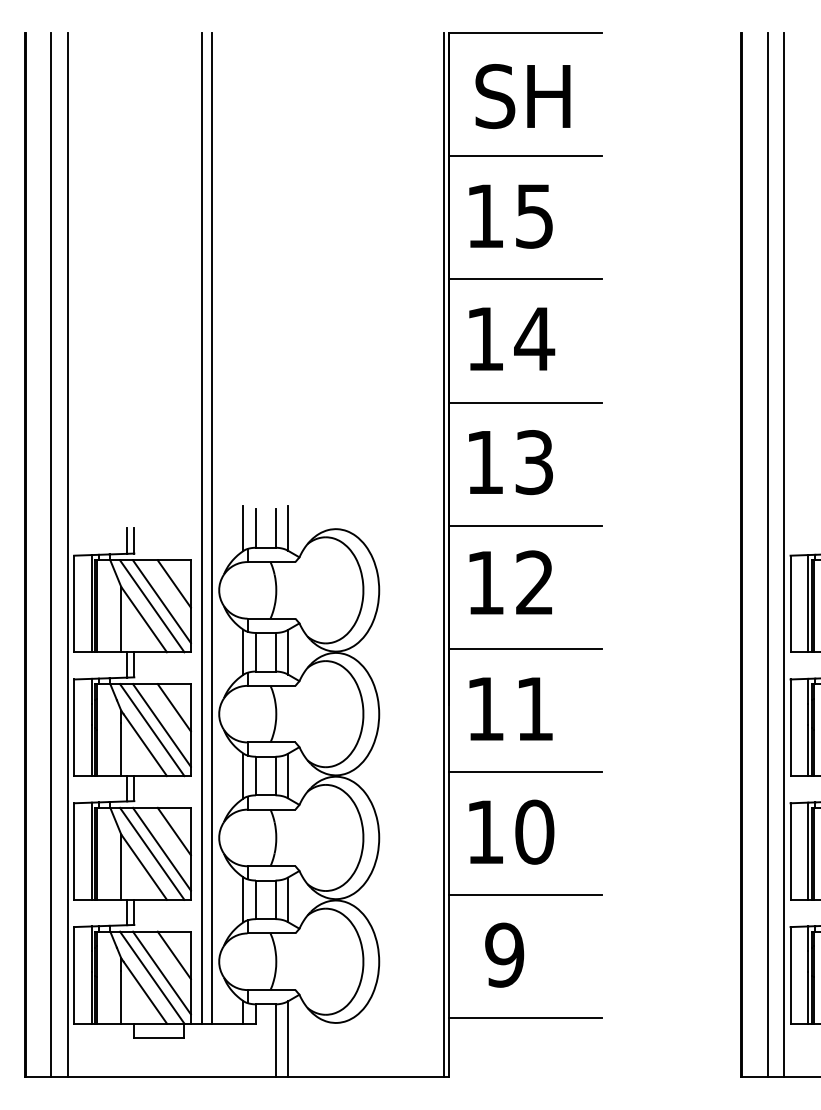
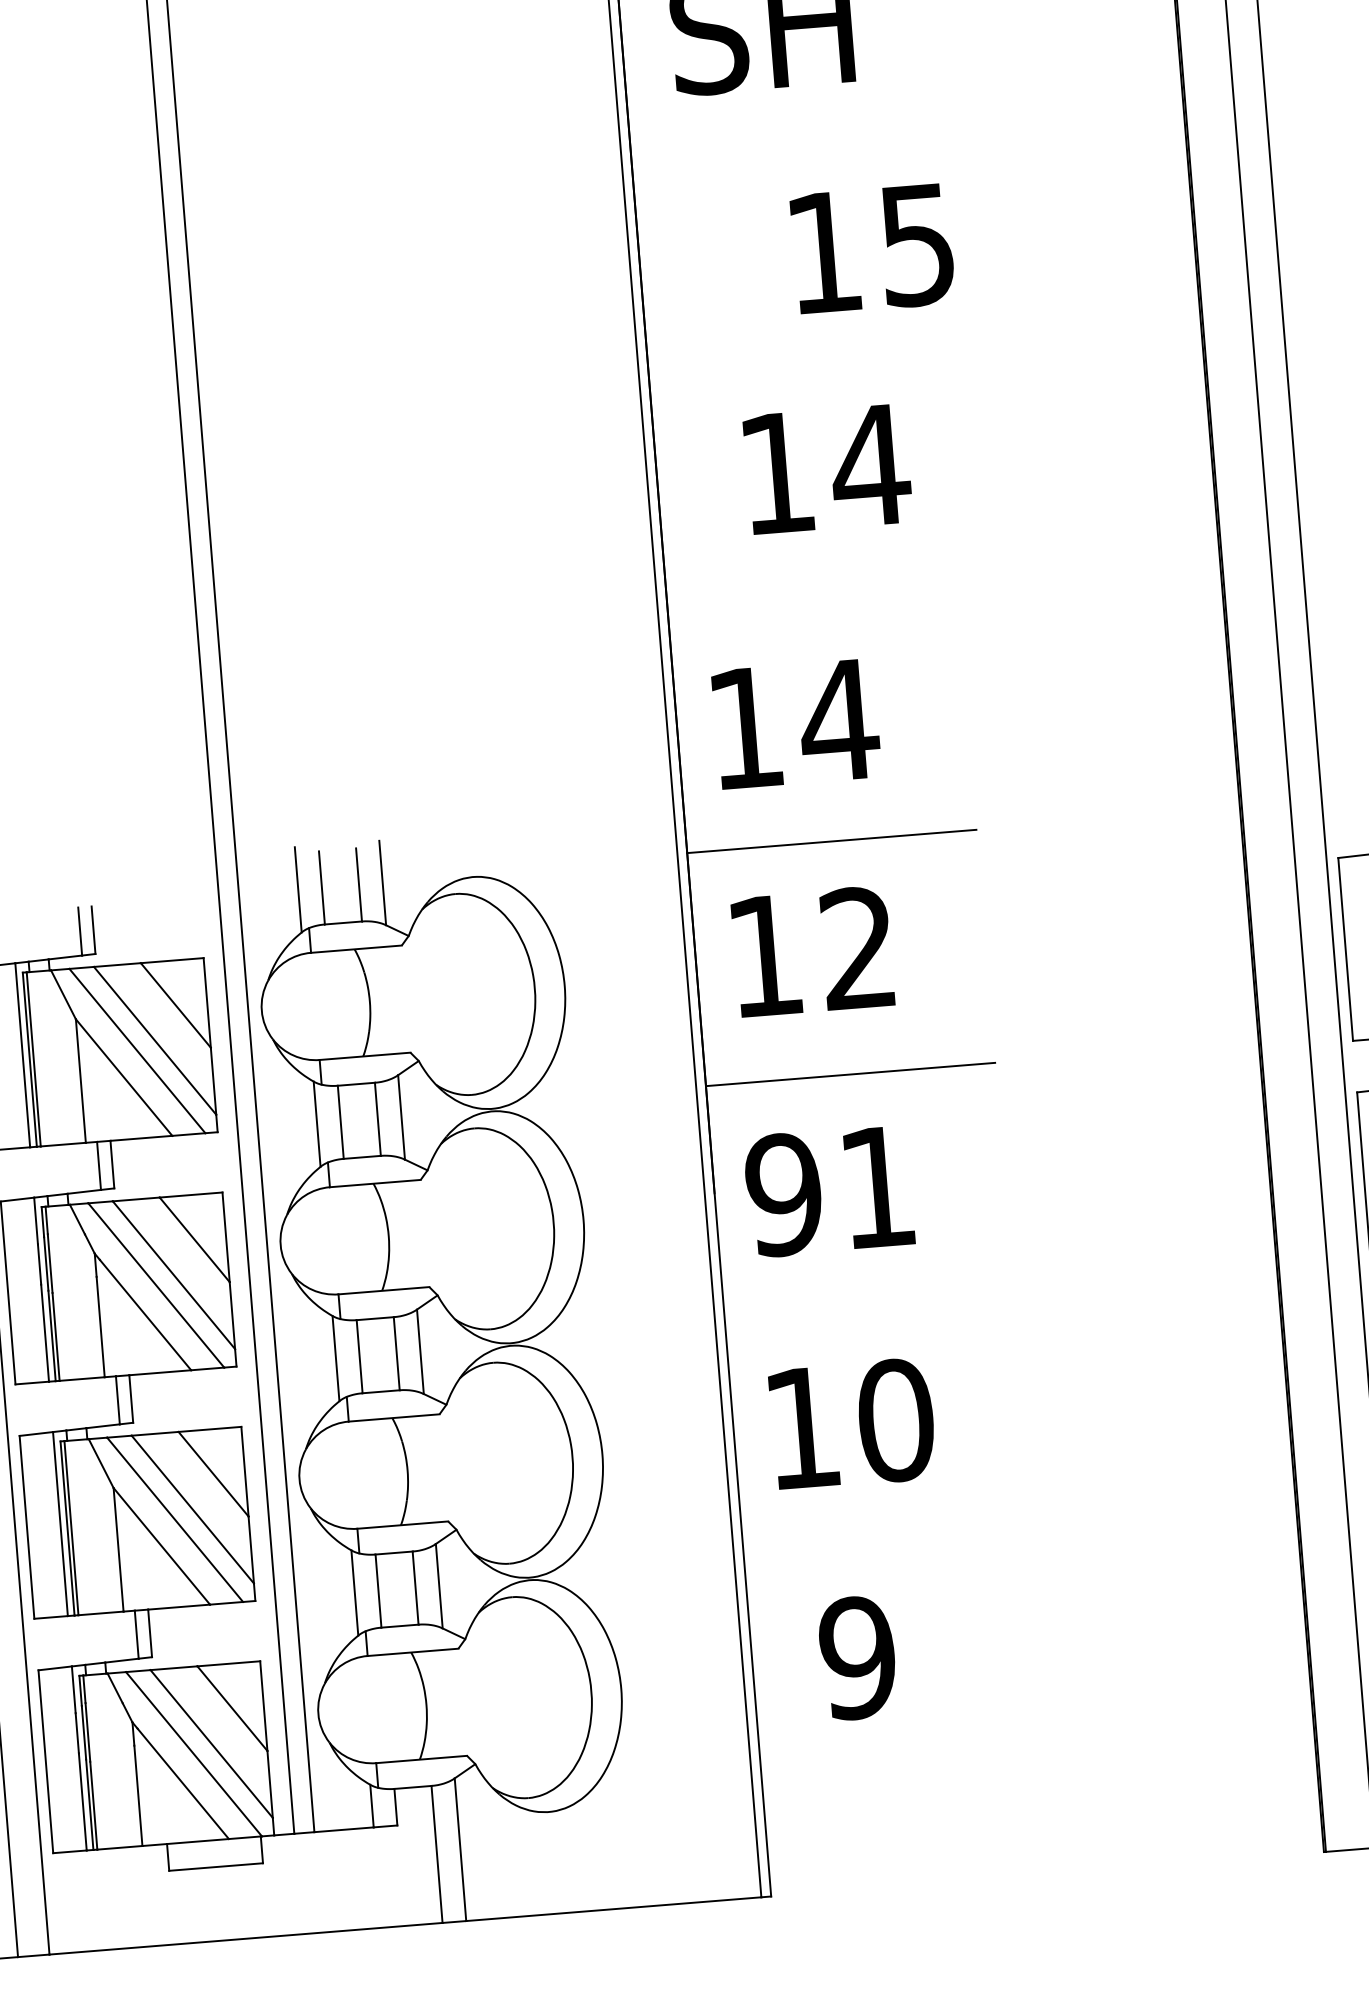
line: (525, 156) -> (775, 142), removed
text: (510, 216) -> (871, 249), moved
line: (525, 279) -> (794, 375), removed
text: (512, 338) -> (828, 468), moved
line: (525, 402) -> (813, 608), removed
text: (533, 462) -> (837, 720), 13 -> 14
text: (485, 708) -> (783, 1193), 11 -> 91
line: (525, 771) -> (869, 1307), removed
line: (525, 894) -> (888, 1539), removed
line: (525, 1017) -> (906, 1772), removed

